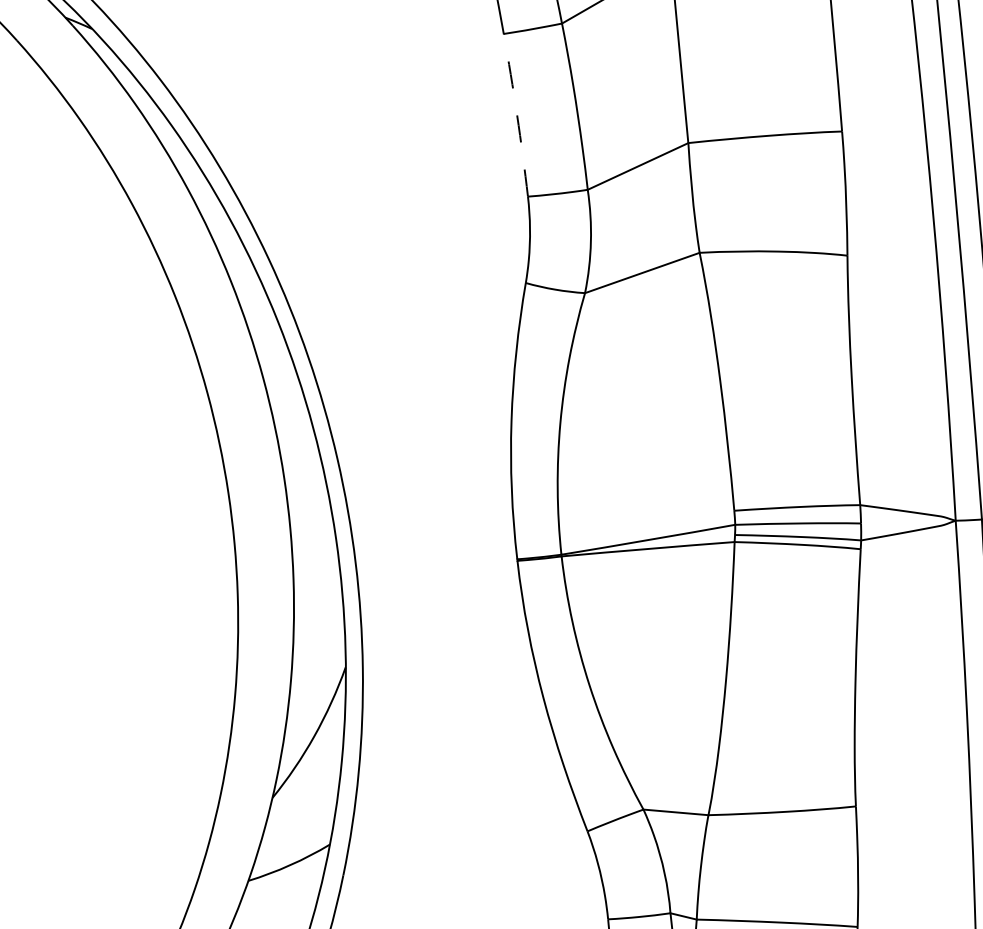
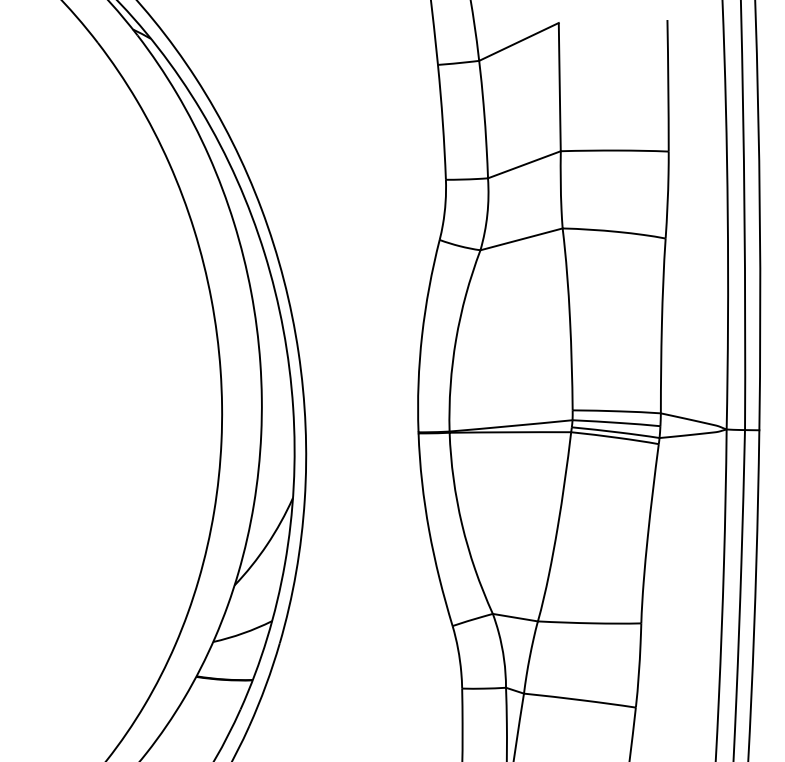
arc: (516, 115) -> (442, 122), dashed -> solid

